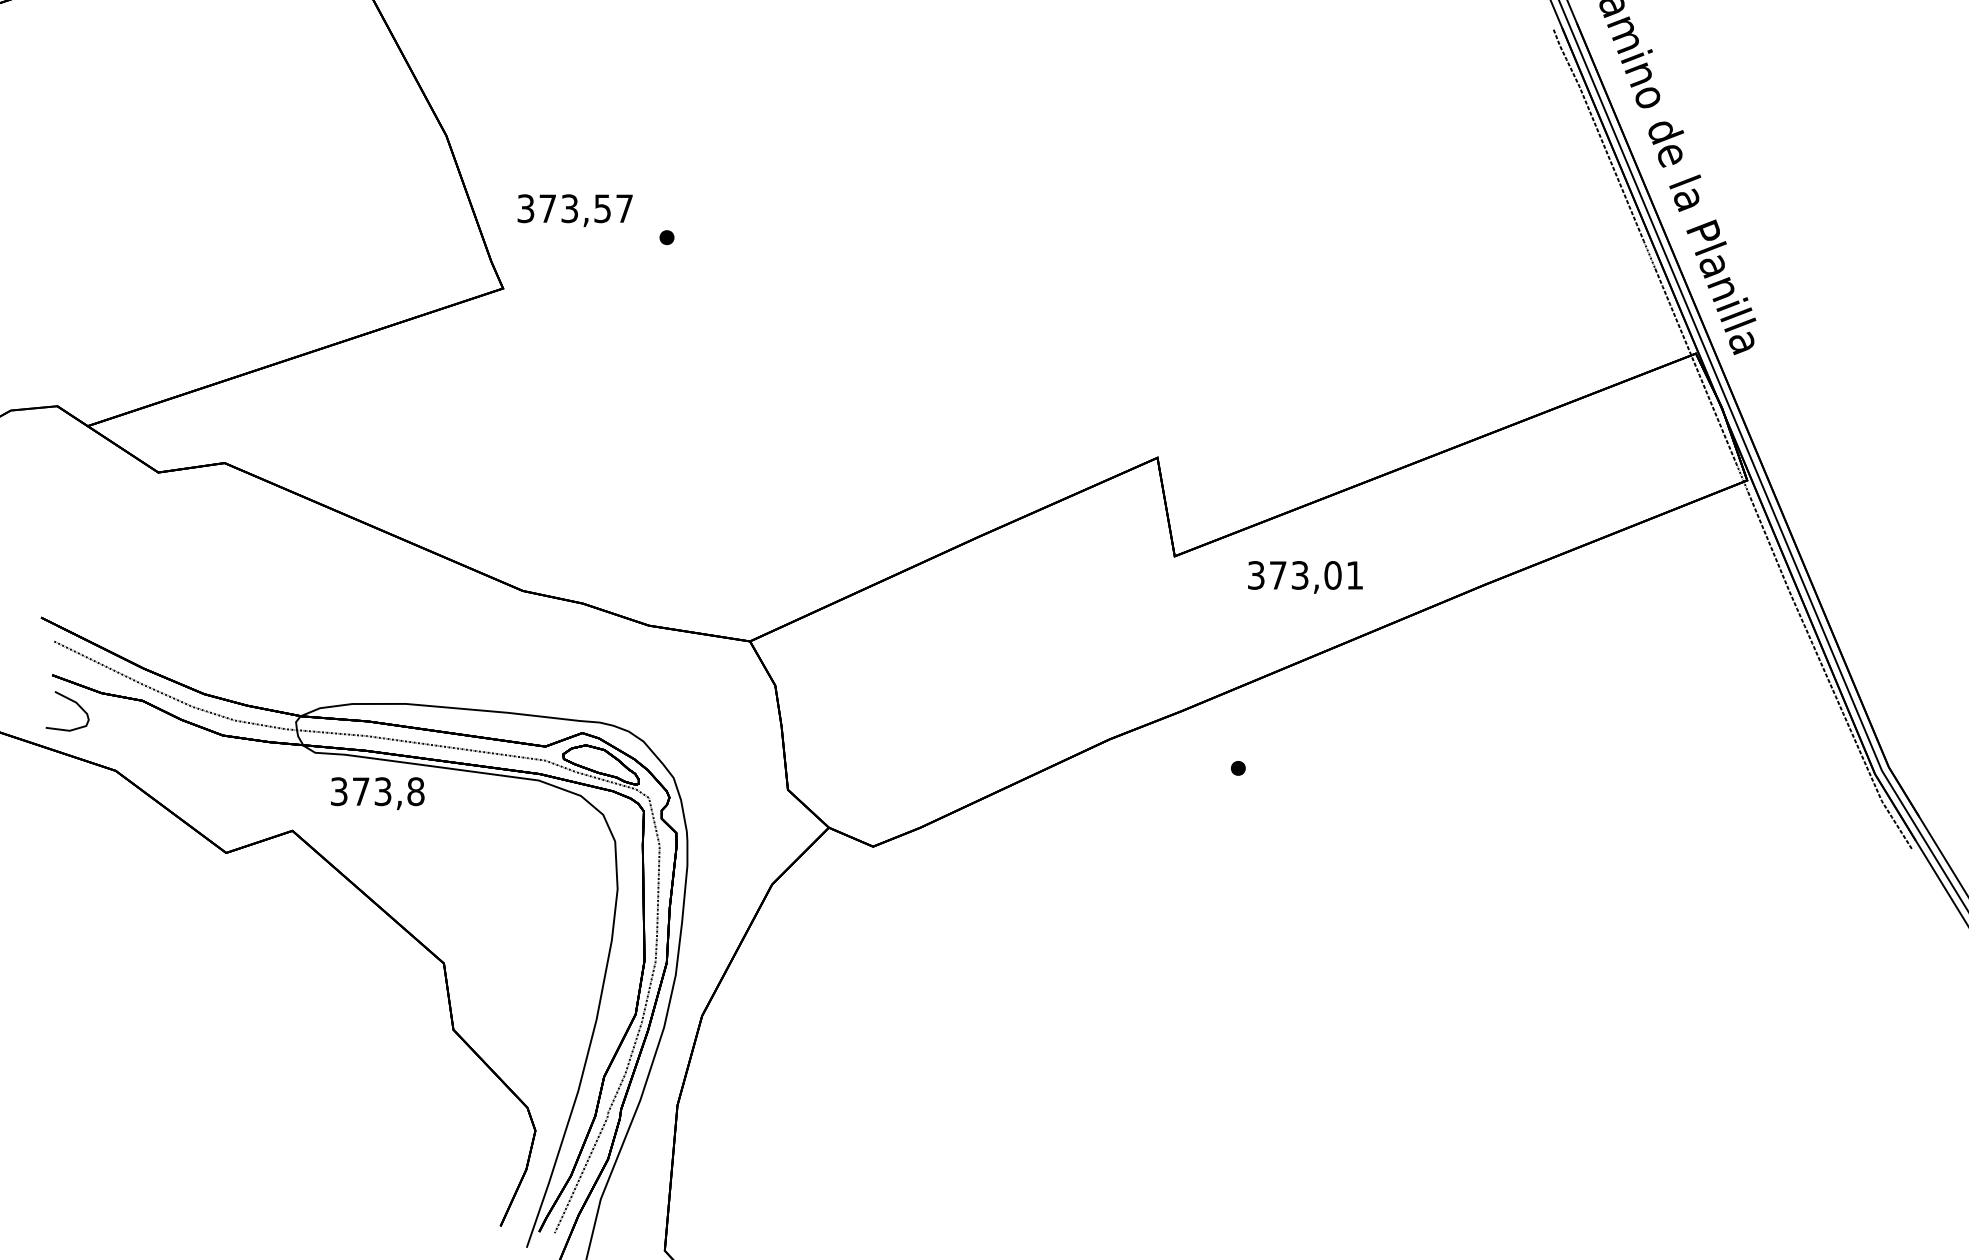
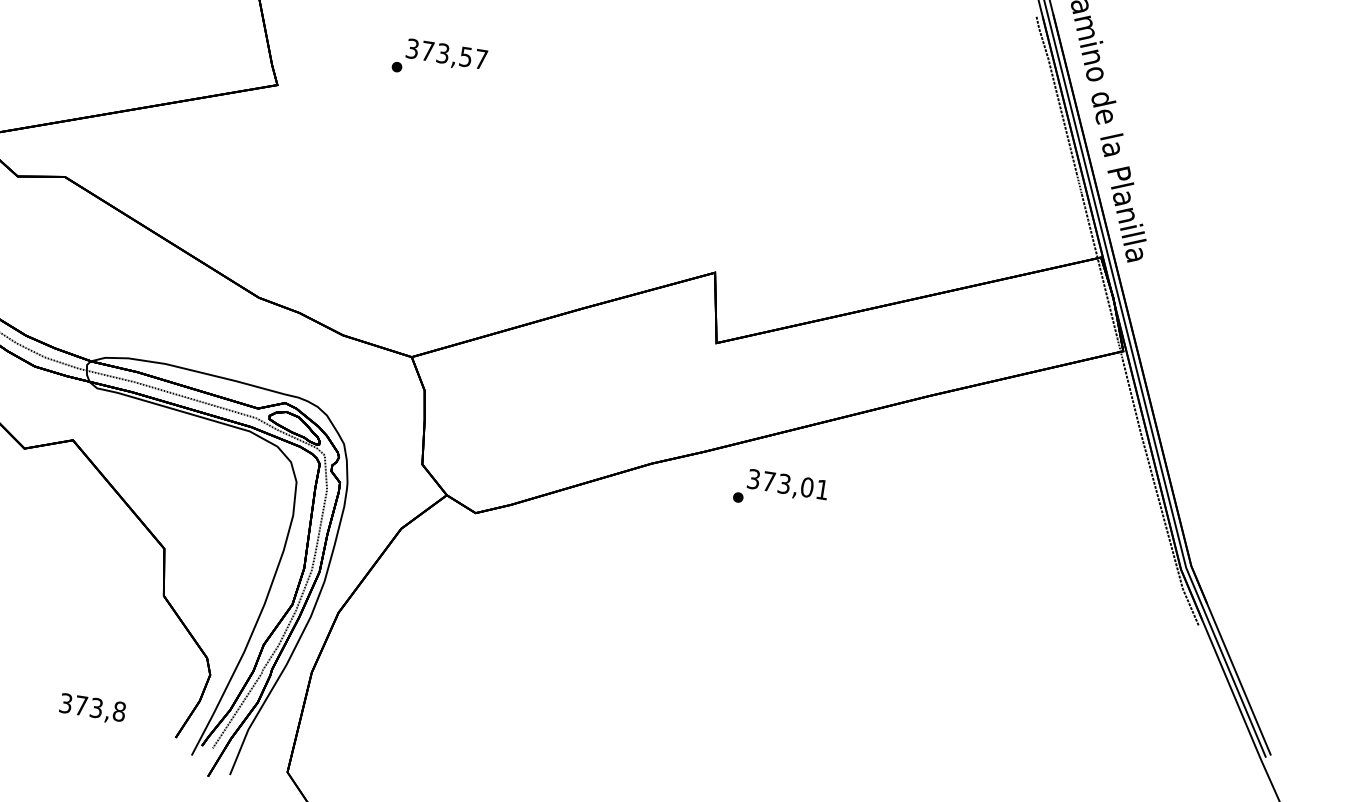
text: (574, 210) -> (446, 55), moved
text: (1305, 577) -> (787, 485), moved
text: (377, 793) -> (92, 708), moved

